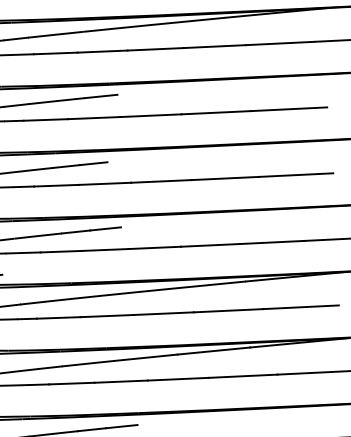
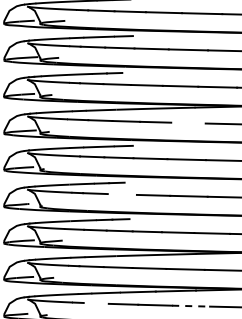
line: (214, 45) -> (188, 122), removed
line: (103, 183) -> (121, 194), removed
line: (243, 376) -> (191, 306), solid -> dashed
line: (70, 382) -> (95, 302), removed

